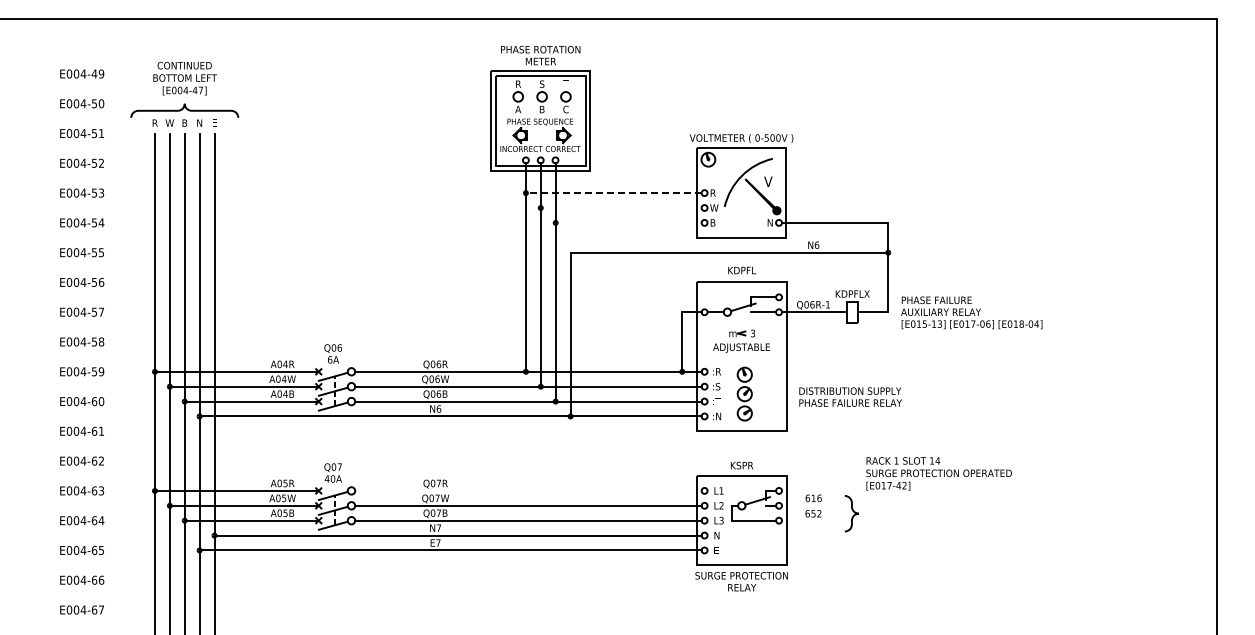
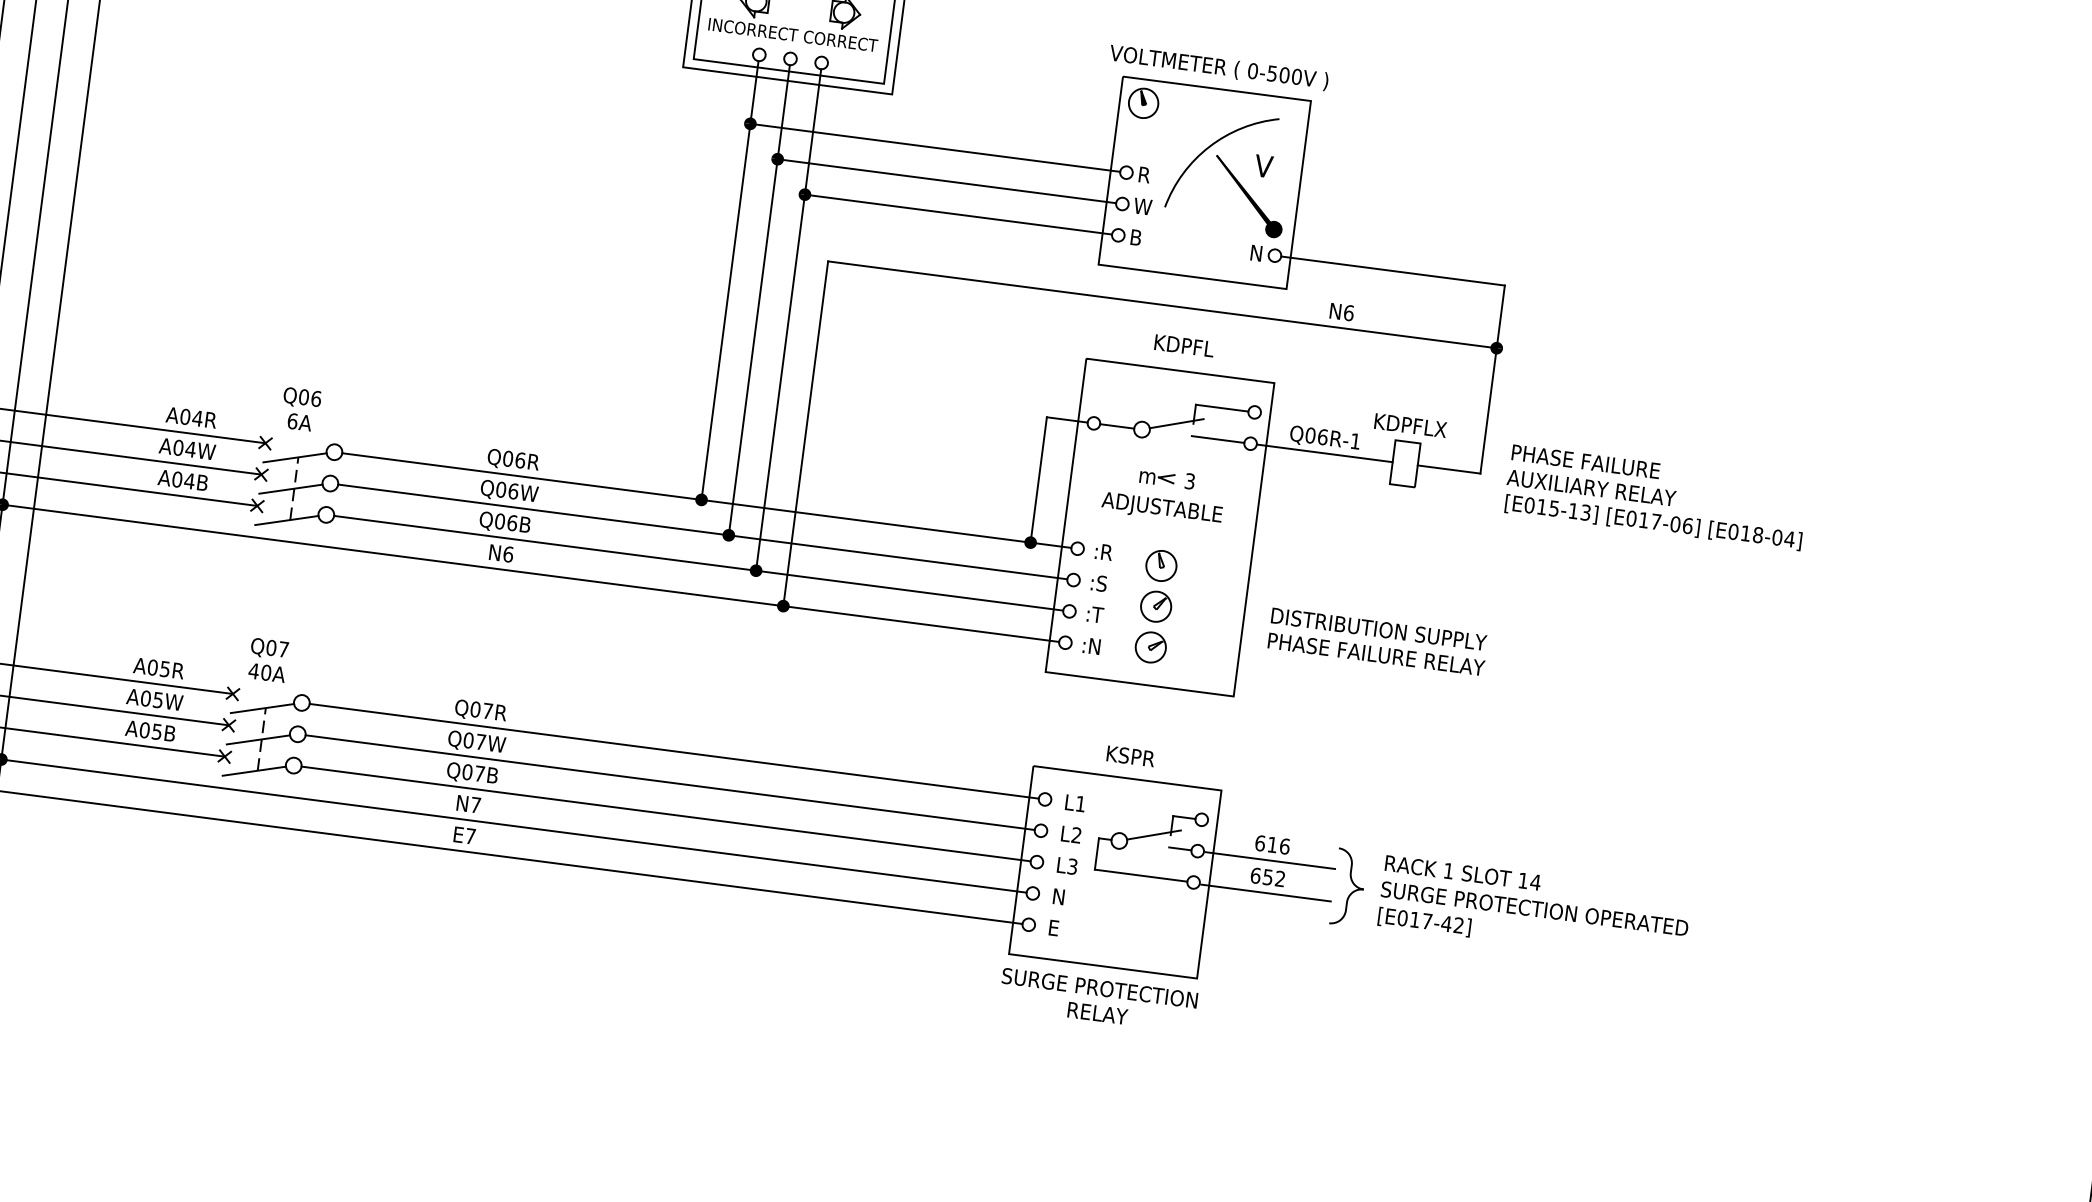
line: (613, 193) -> (934, 148), dashed -> solid
line: (620, 208) -> (945, 182), added
line: (628, 222) -> (958, 213), added
text: (938, 473) -> (1533, 909), moved
line: (528, 490) -> (674, 750), added
line: (813, 505) -> (1270, 859), added
line: (813, 521) -> (1265, 893), added

